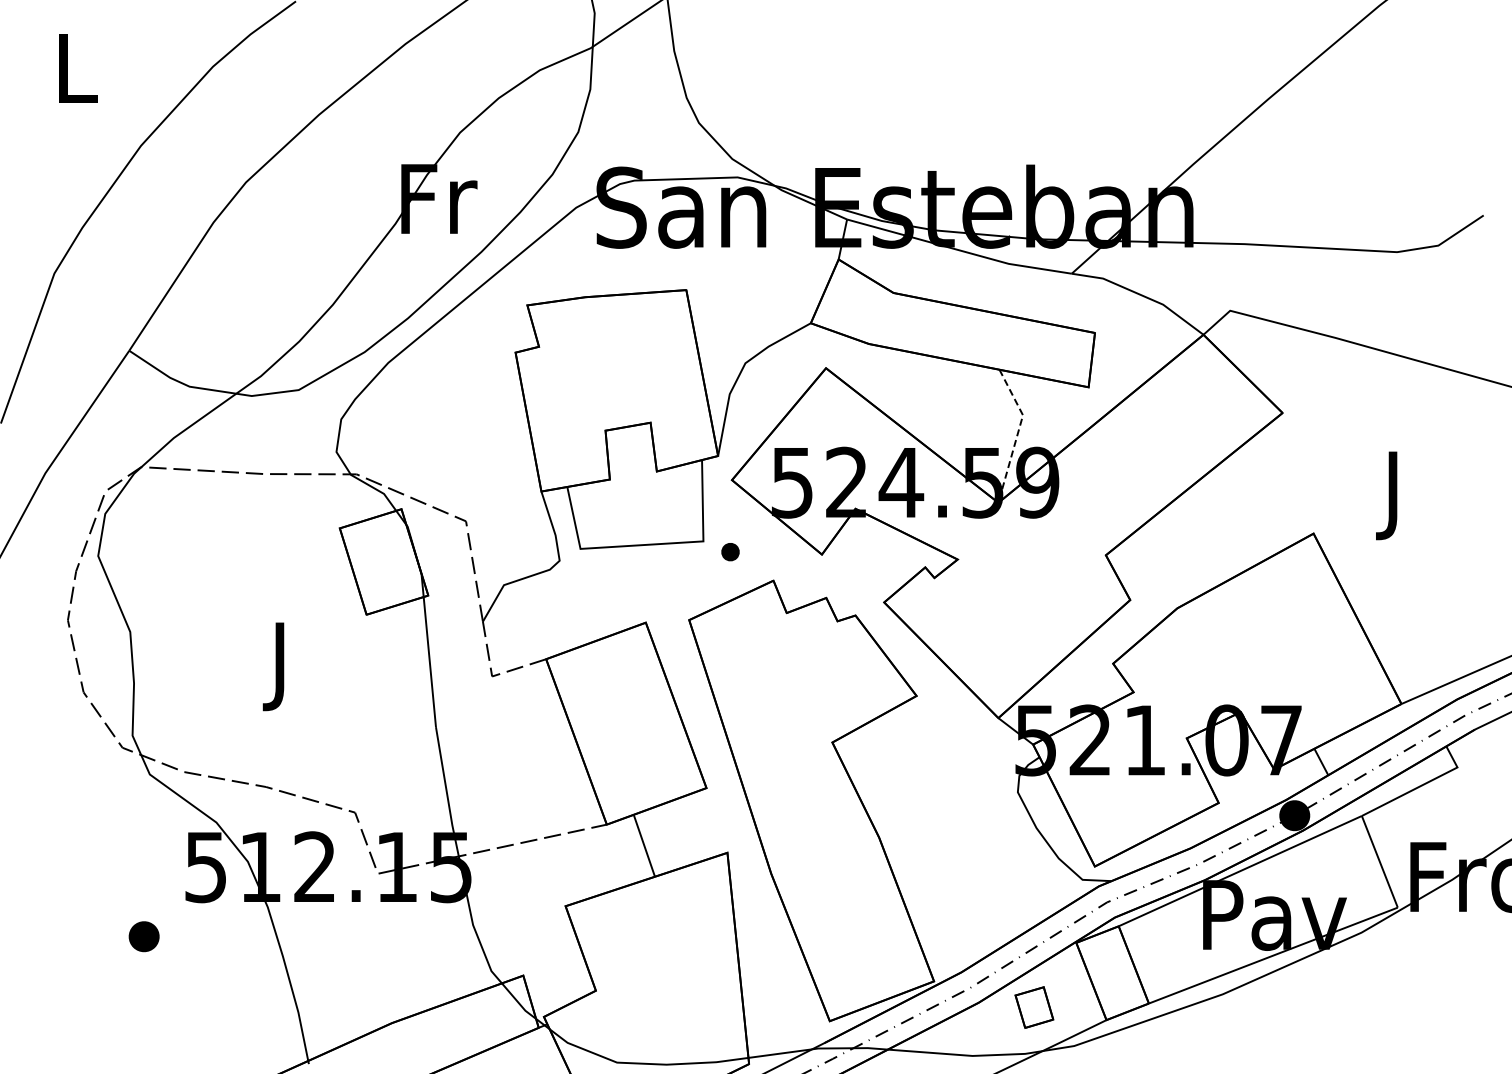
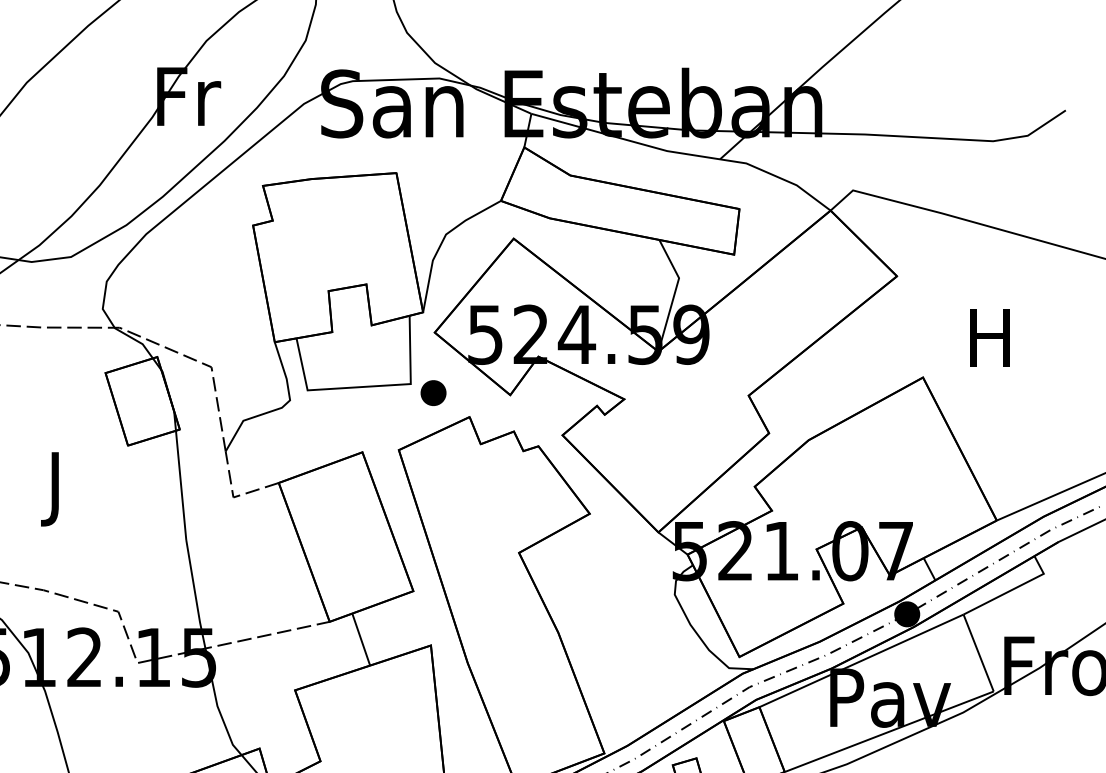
line: (1017, 433) -> (674, 293), dashed -> solid
text: (1392, 495) -> (989, 345), J -> H
part: (730, 551) -> (433, 392), size x1.67

